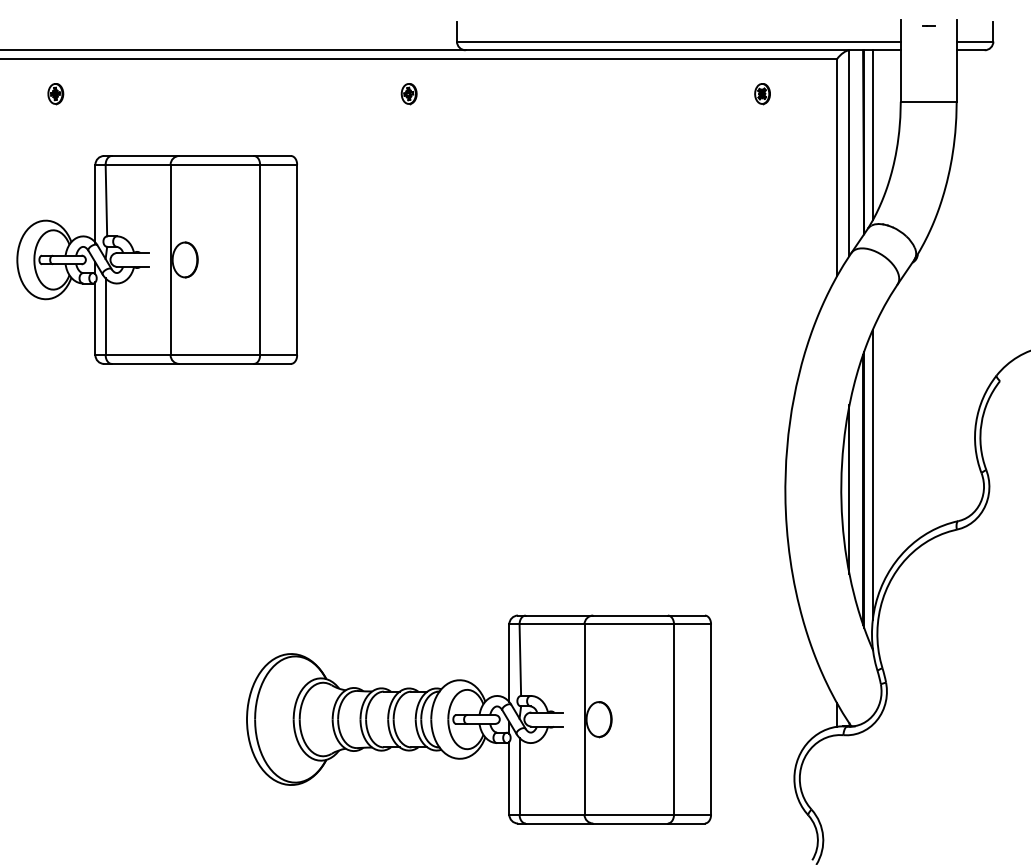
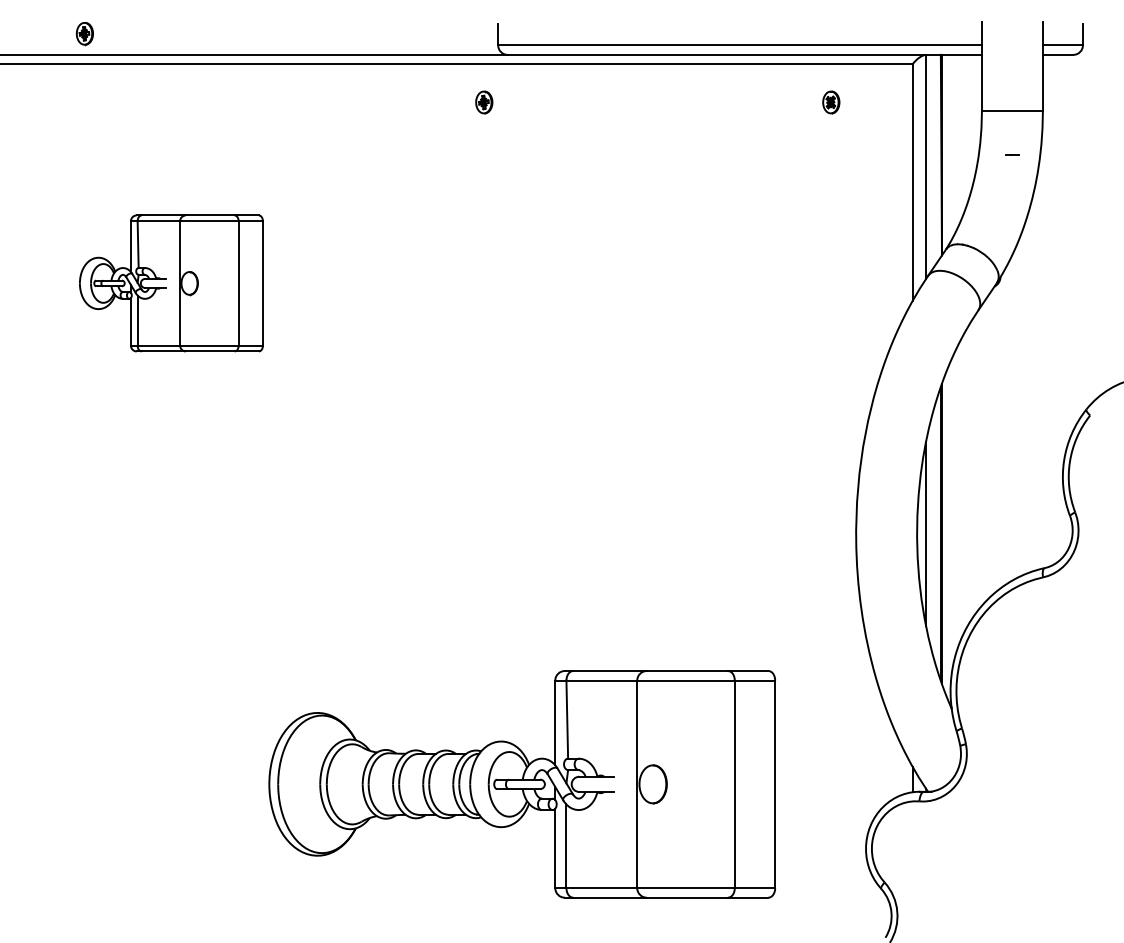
line: (928, 25) -> (1012, 154), moved
part: (55, 94) -> (84, 34), moved
part: (408, 94) -> (483, 103), moved
line: (872, 135) -> (951, 147), removed
part: (156, 259) -> (170, 282), size x0.6
line: (872, 474) -> (951, 517), removed

